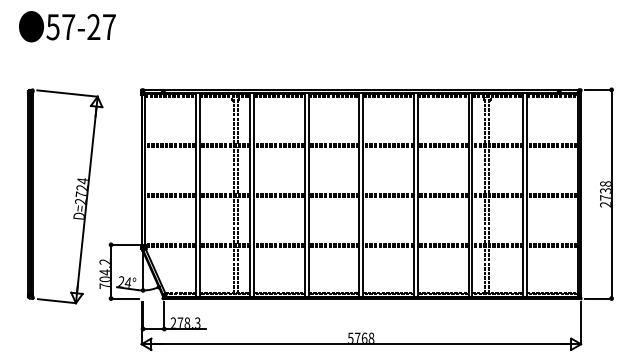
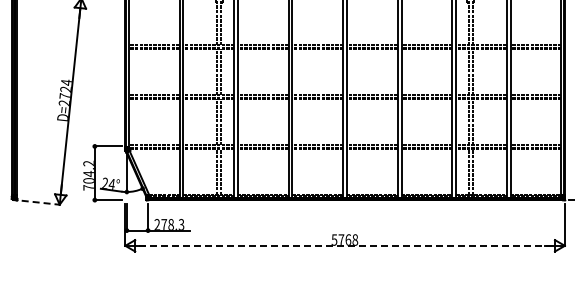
line: (57, 301) -> (41, 203), solid -> dashed
line: (360, 344) -> (344, 246), solid -> dashed

